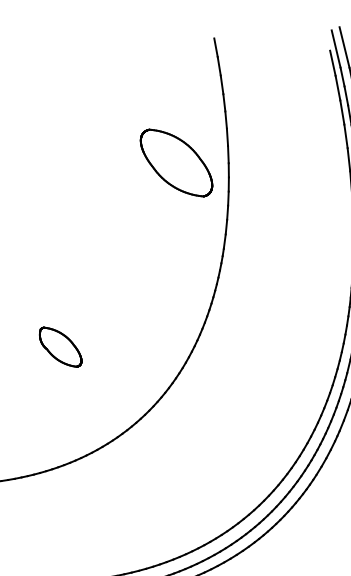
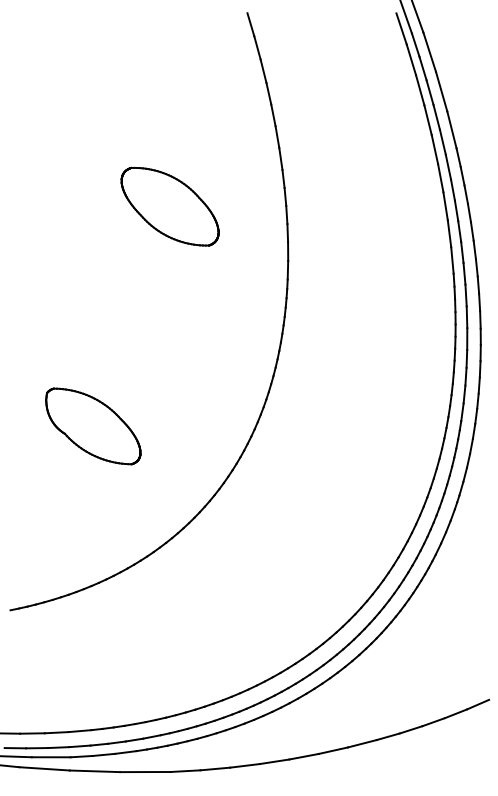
part: (176, 162) -> (169, 206), moved
part: (60, 347) -> (93, 426), size x1.67

